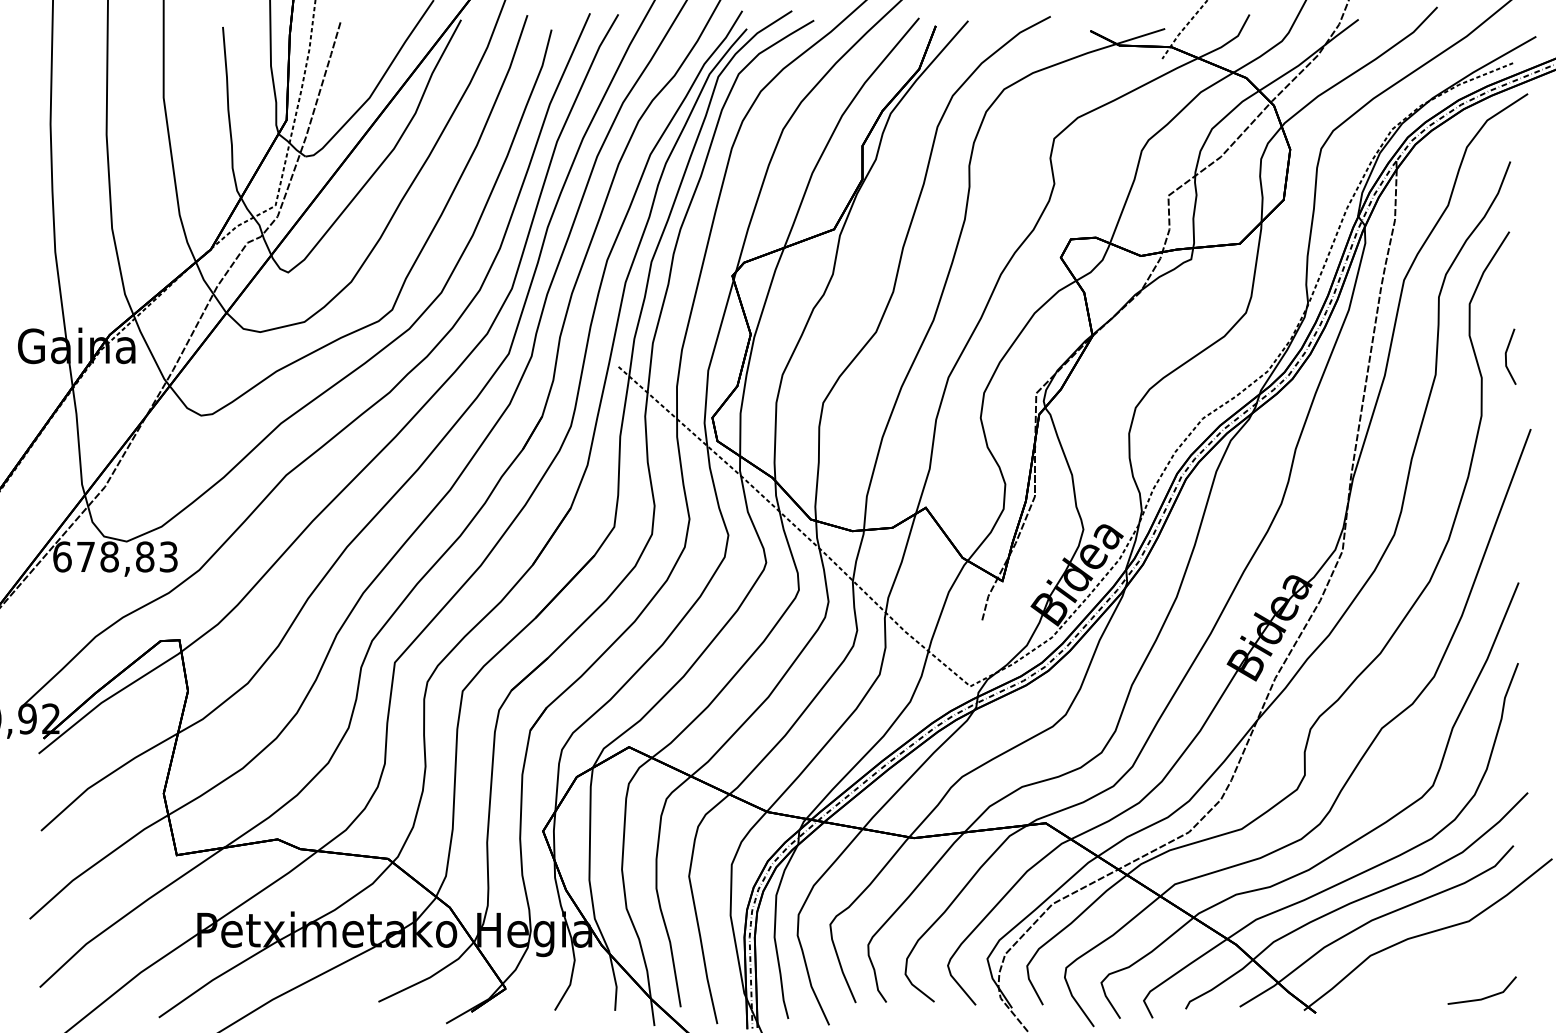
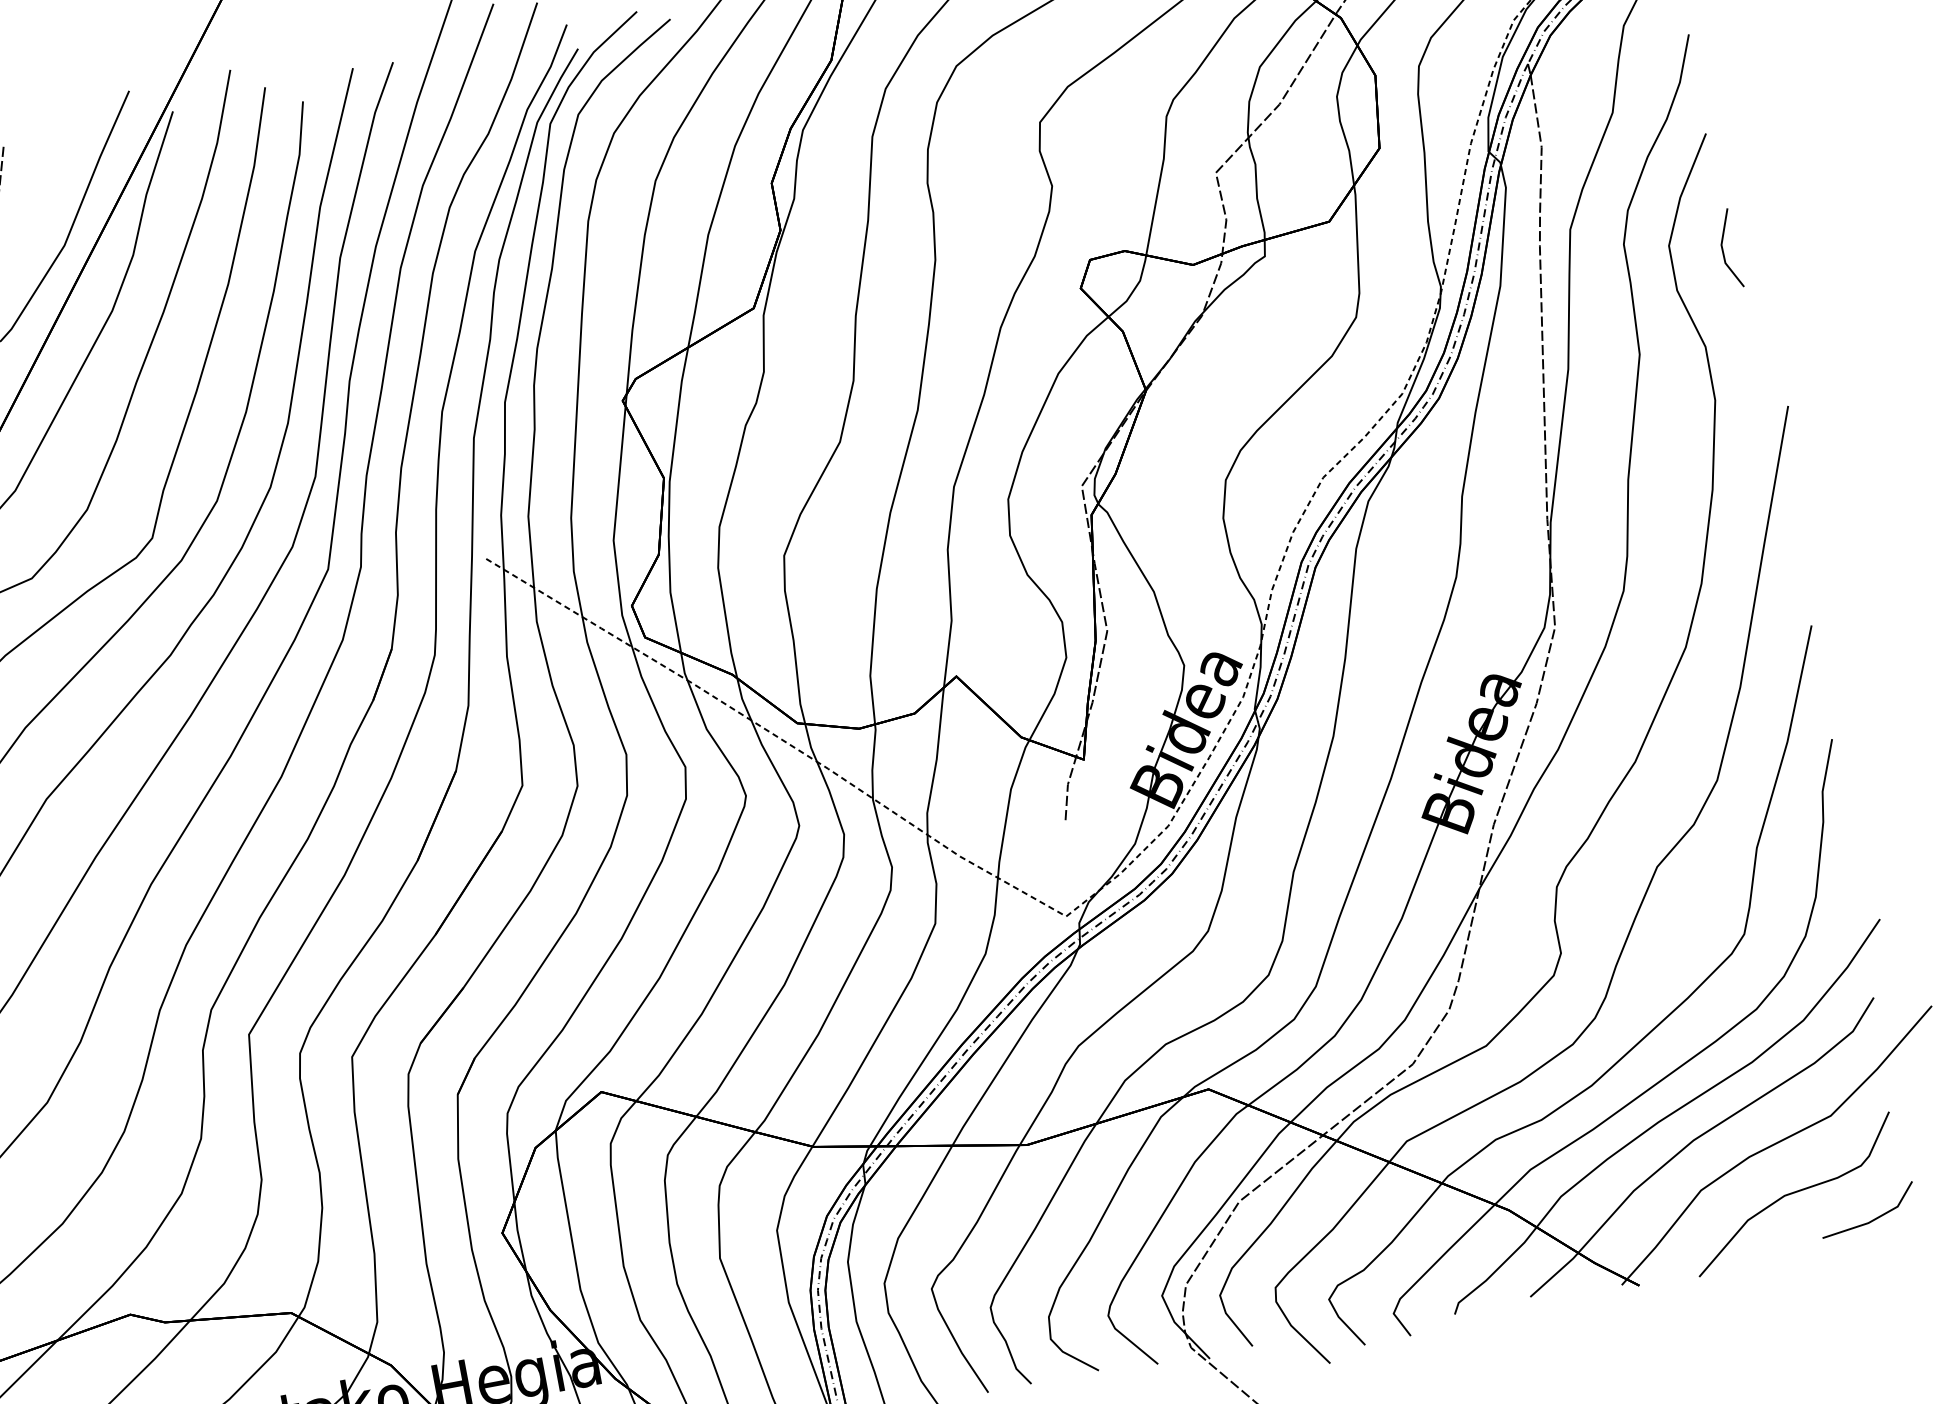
line: (1506, 356) -> (1723, 249), moved
curve: (1433, 970) -> (1793, 1194), added

